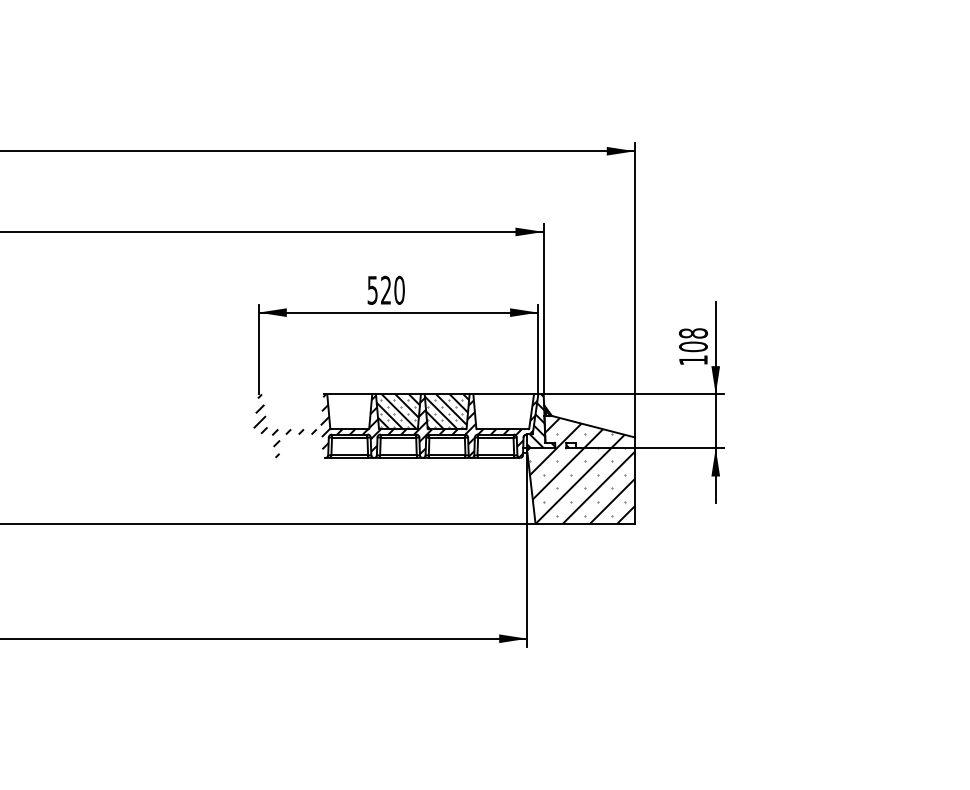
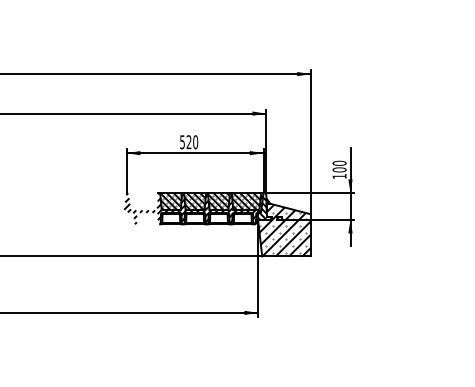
text: (693, 331) -> (339, 162), 108 -> 100
hatch: (350, 411) -> (171, 201), added
hatch: (503, 411) -> (246, 201), added

